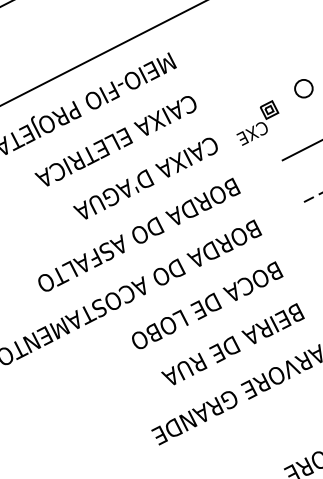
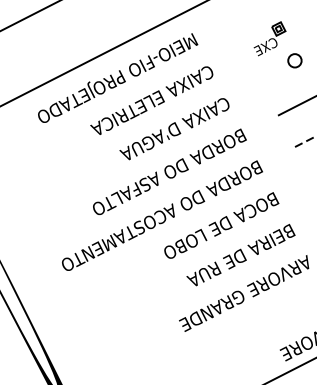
part: (257, 122) -> (269, 38), moved

